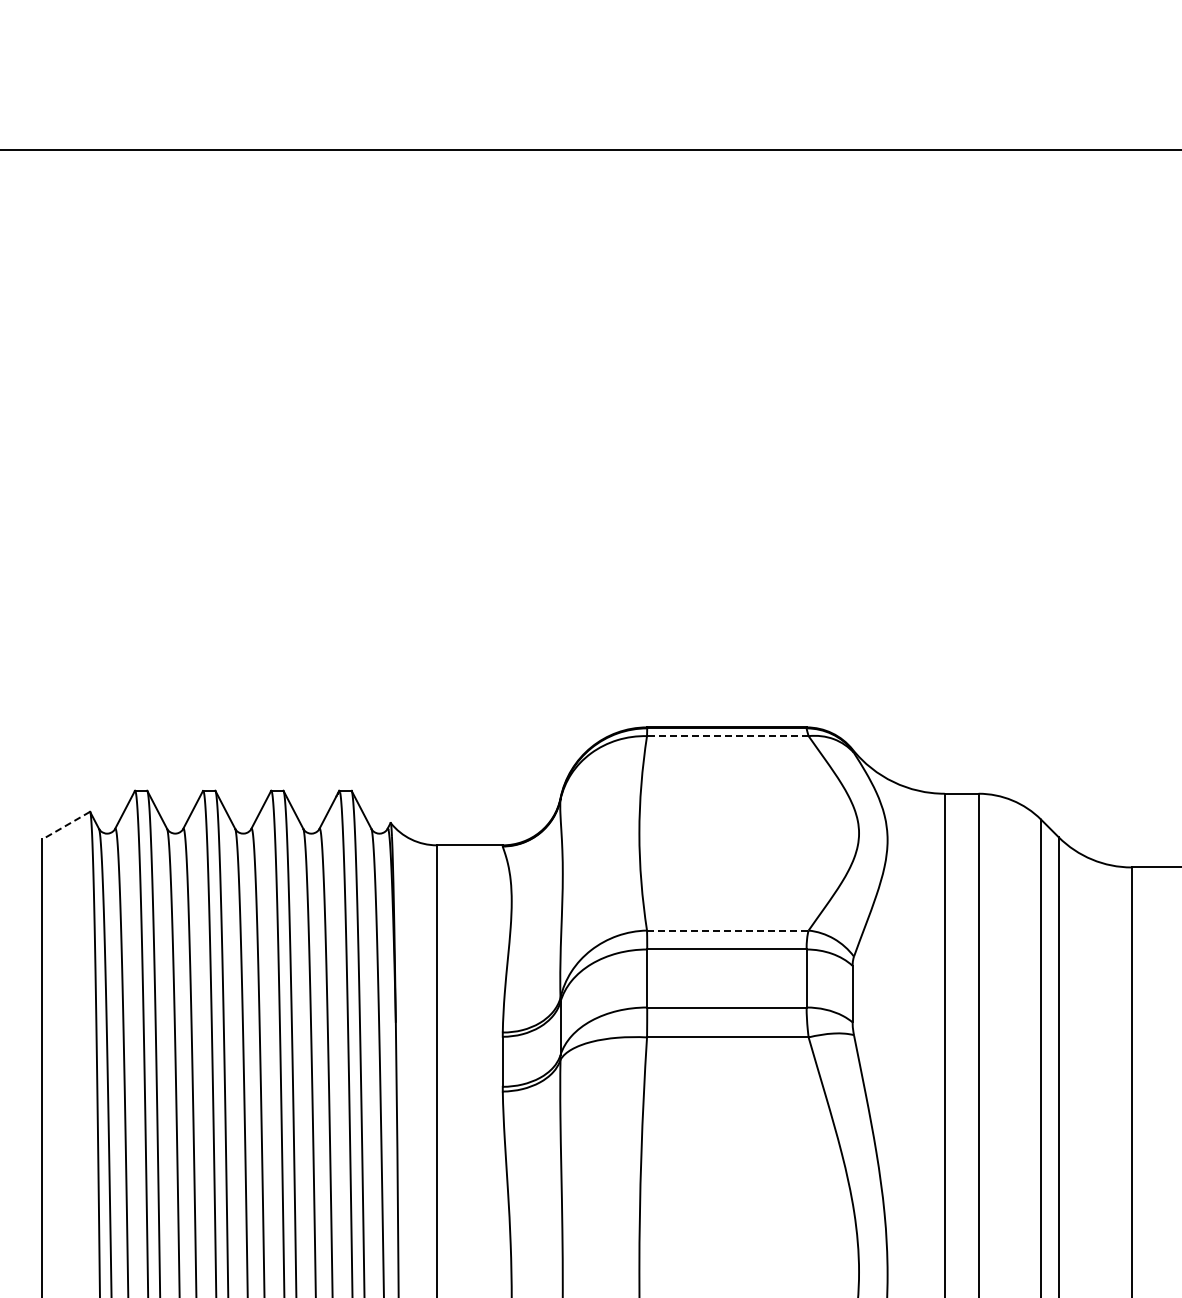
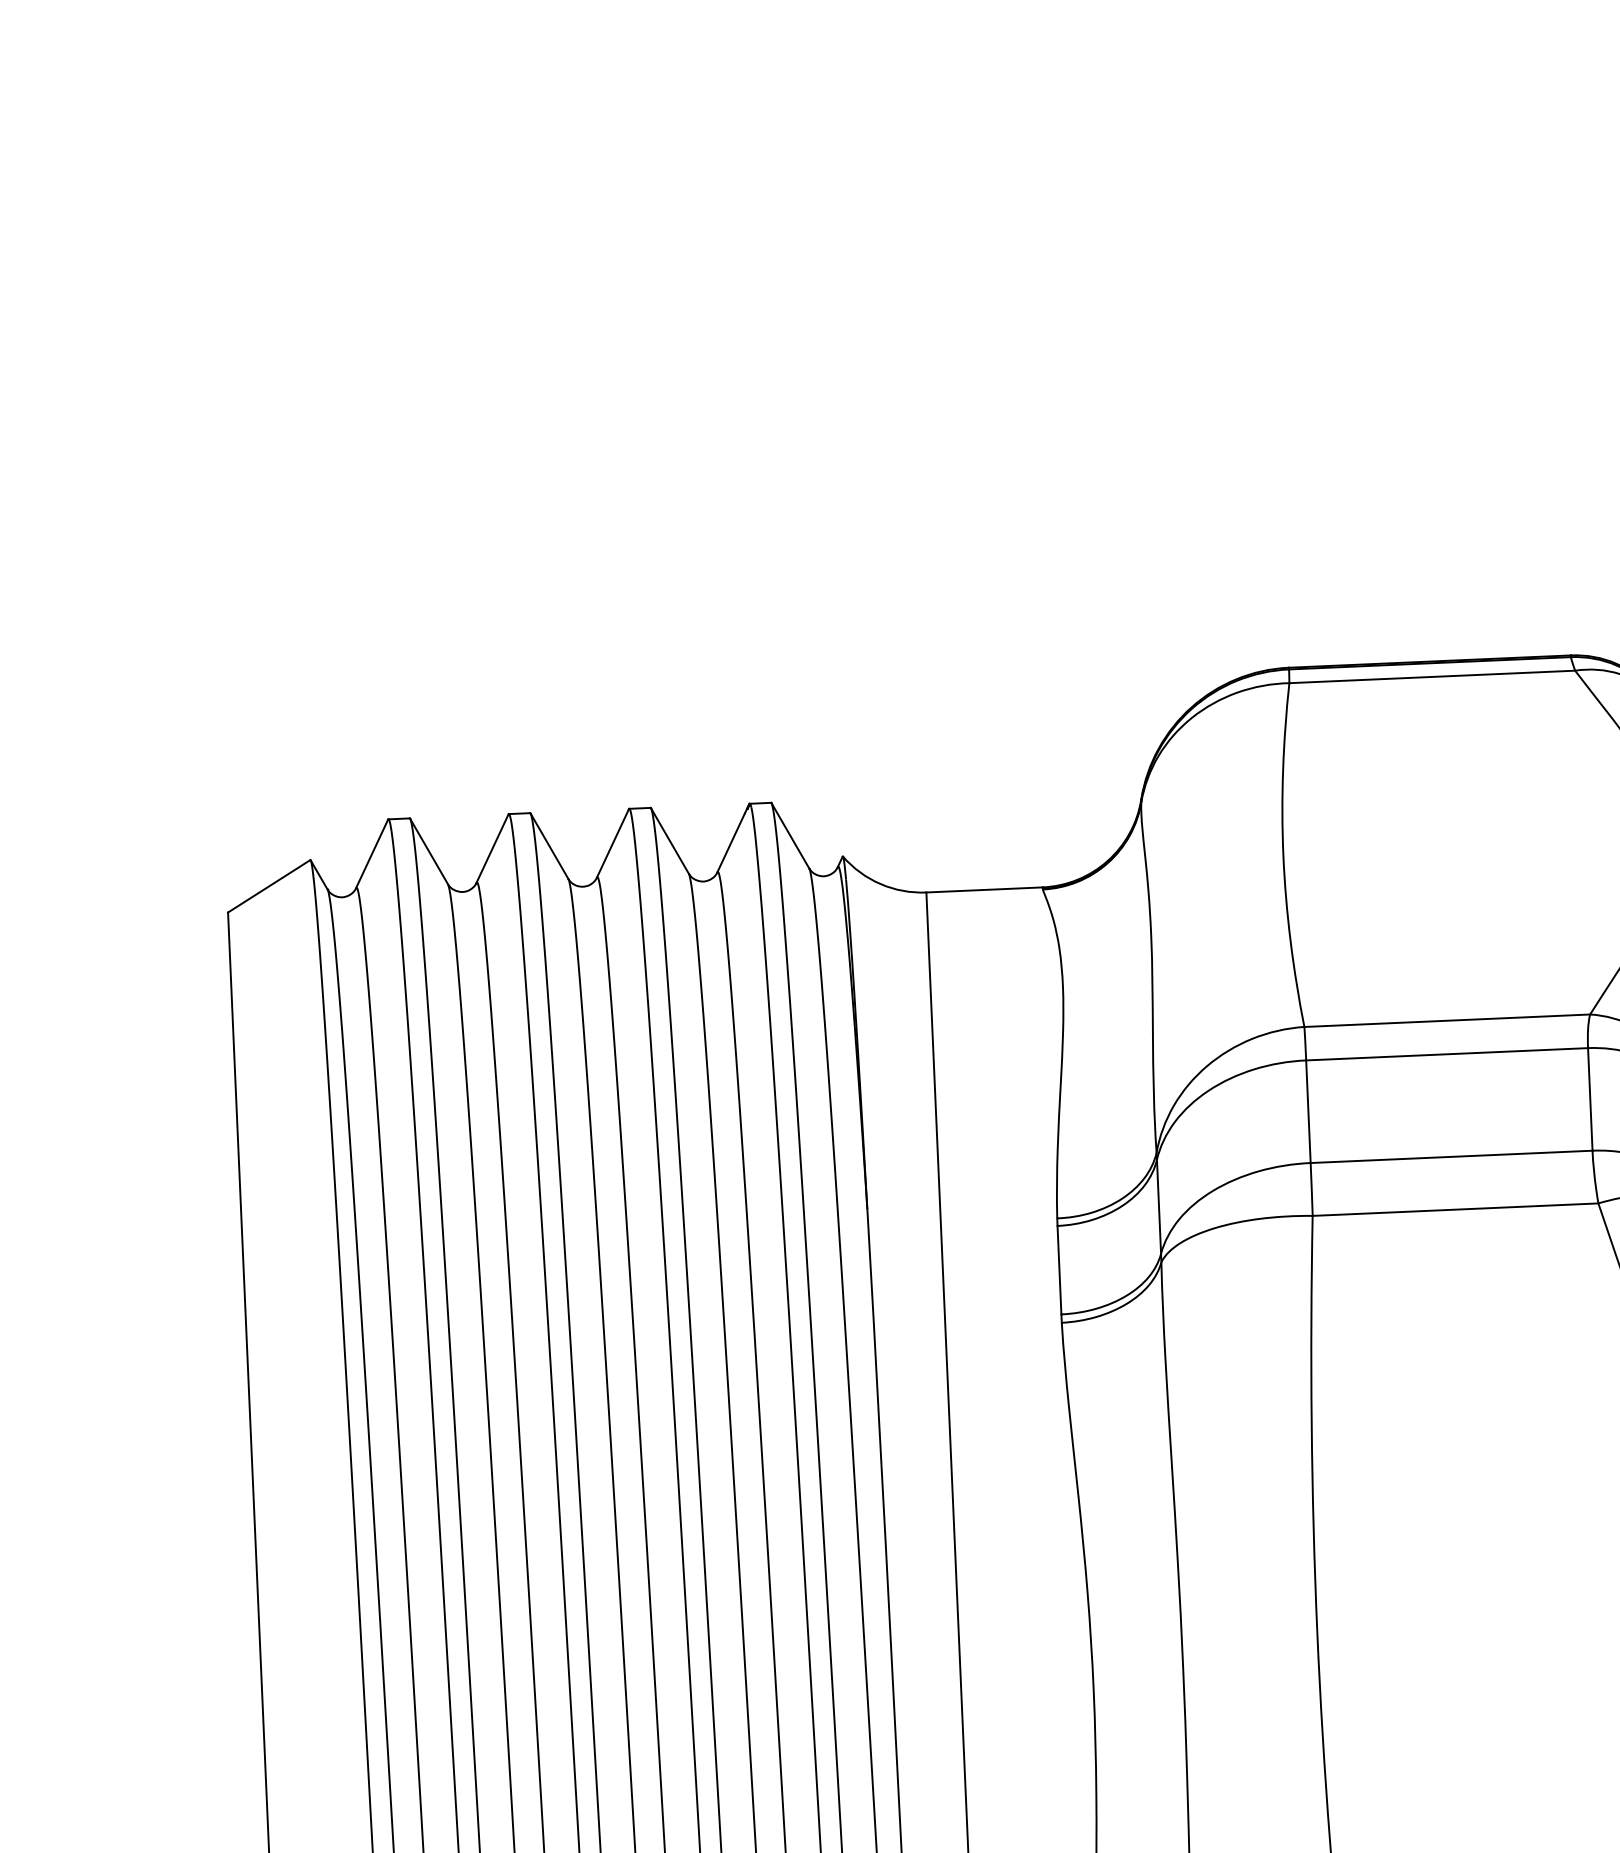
line: (727, 736) -> (1431, 677), dashed -> solid
line: (66, 825) -> (269, 886), dashed -> solid
line: (727, 930) -> (1446, 1020), dashed -> solid

